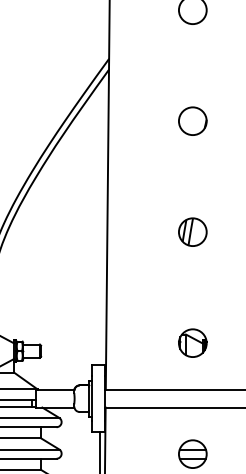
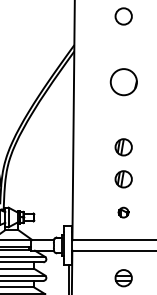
circle: (192, 120) -> (123, 81), size x1.6
part: (192, 286) -> (123, 179), added
part: (192, 342) -> (123, 212), size x0.6

